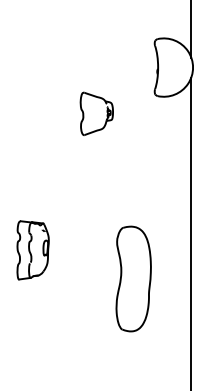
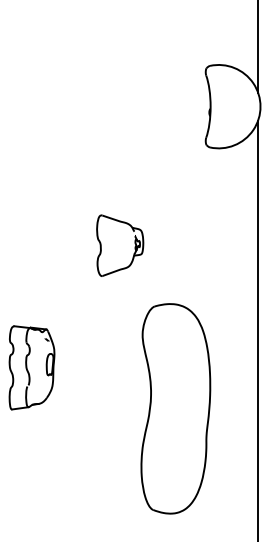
part: (96, 113) -> (119, 245), moved
part: (133, 278) -> (175, 408), size x1.4

